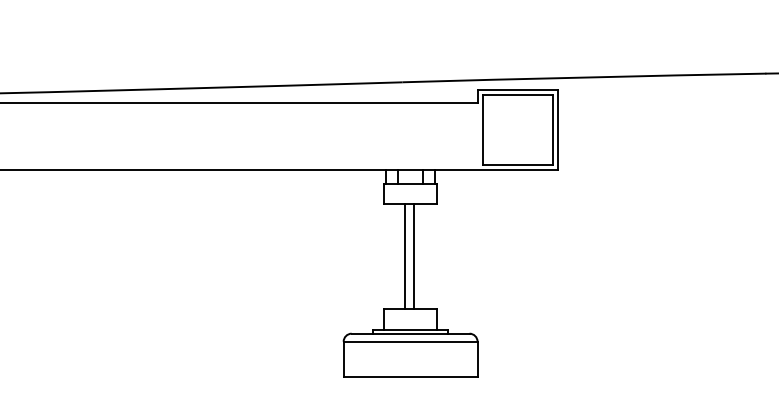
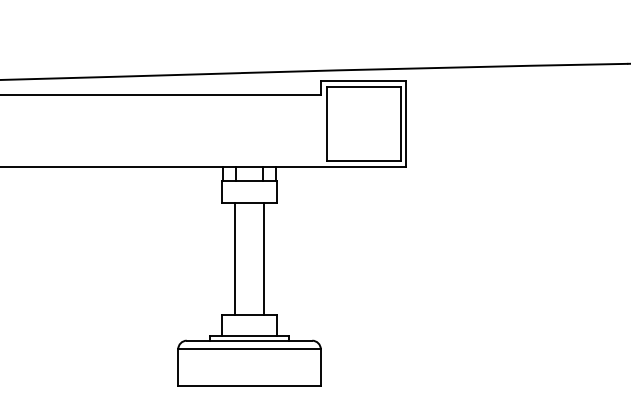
line: (405, 256) -> (264, 258), moved
line: (414, 256) -> (235, 258), moved

